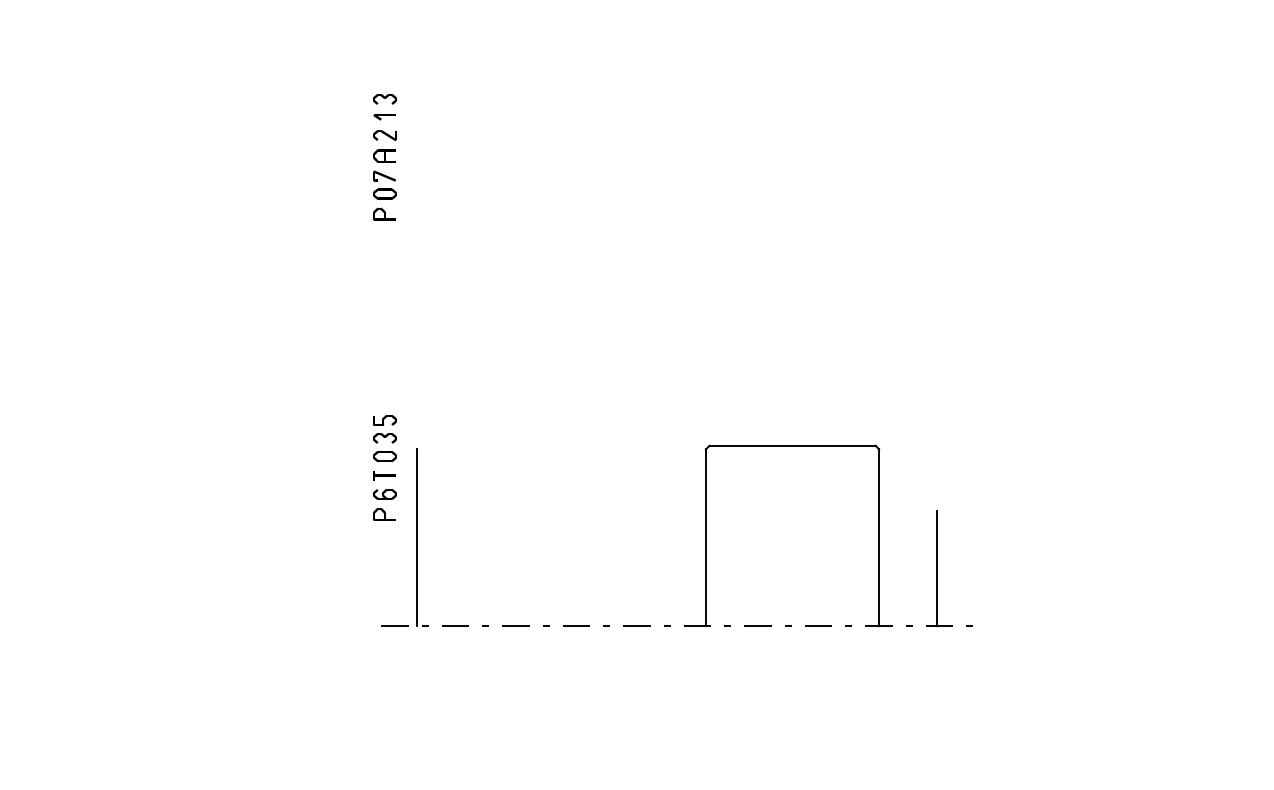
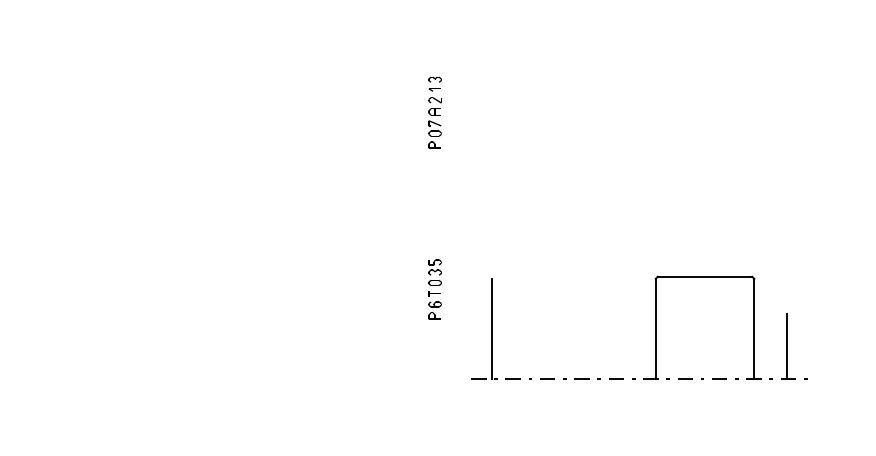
part: (705, 534) -> (655, 327), moved

